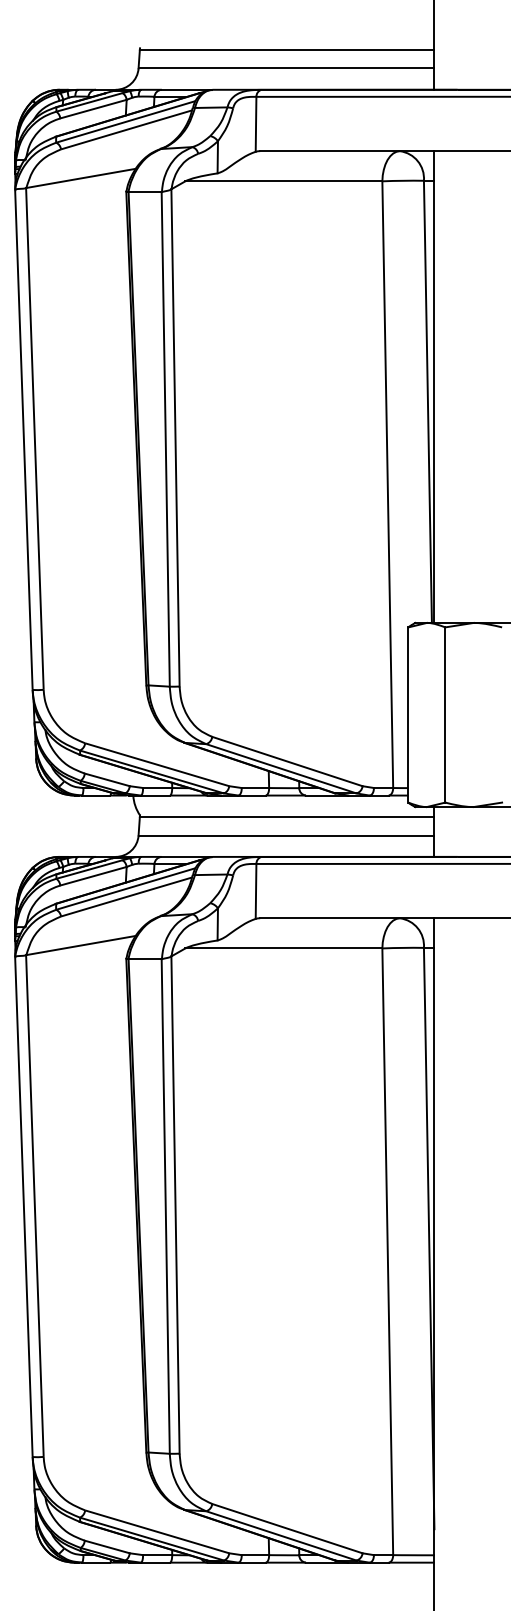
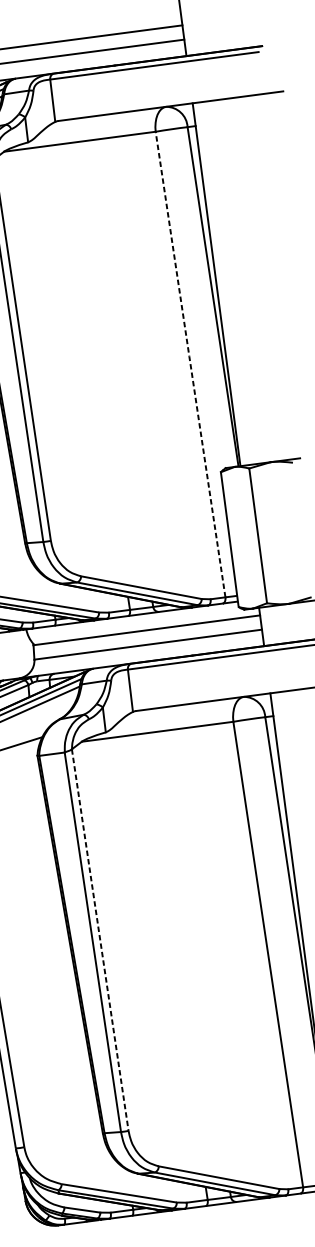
line: (387, 483) -> (190, 363), solid -> dashed
line: (175, 1205) -> (100, 940), solid -> dashed

